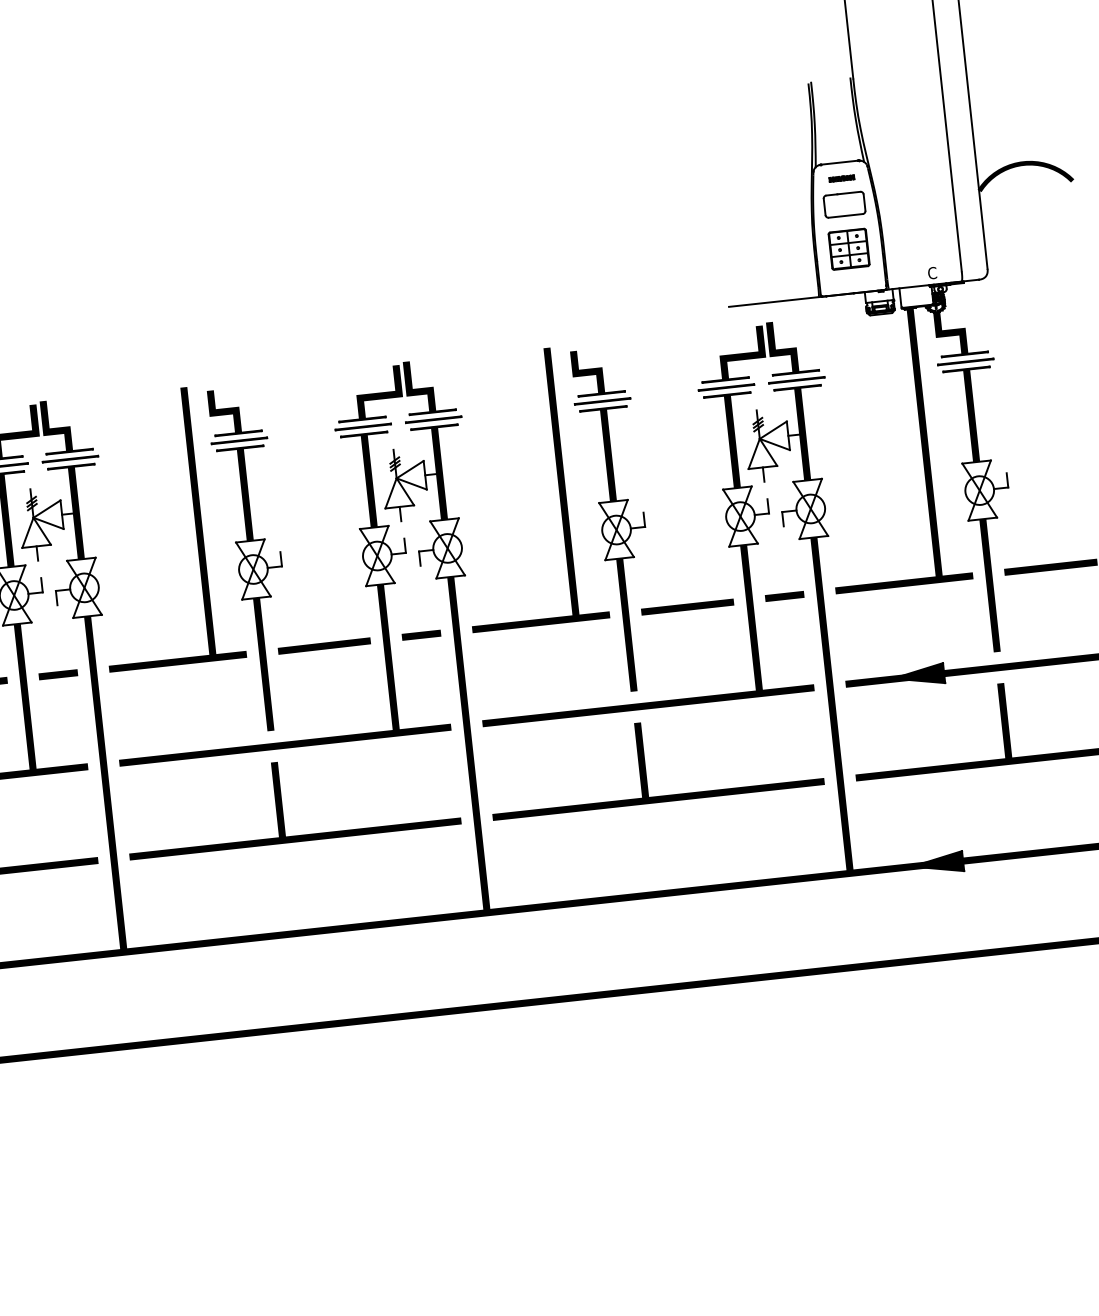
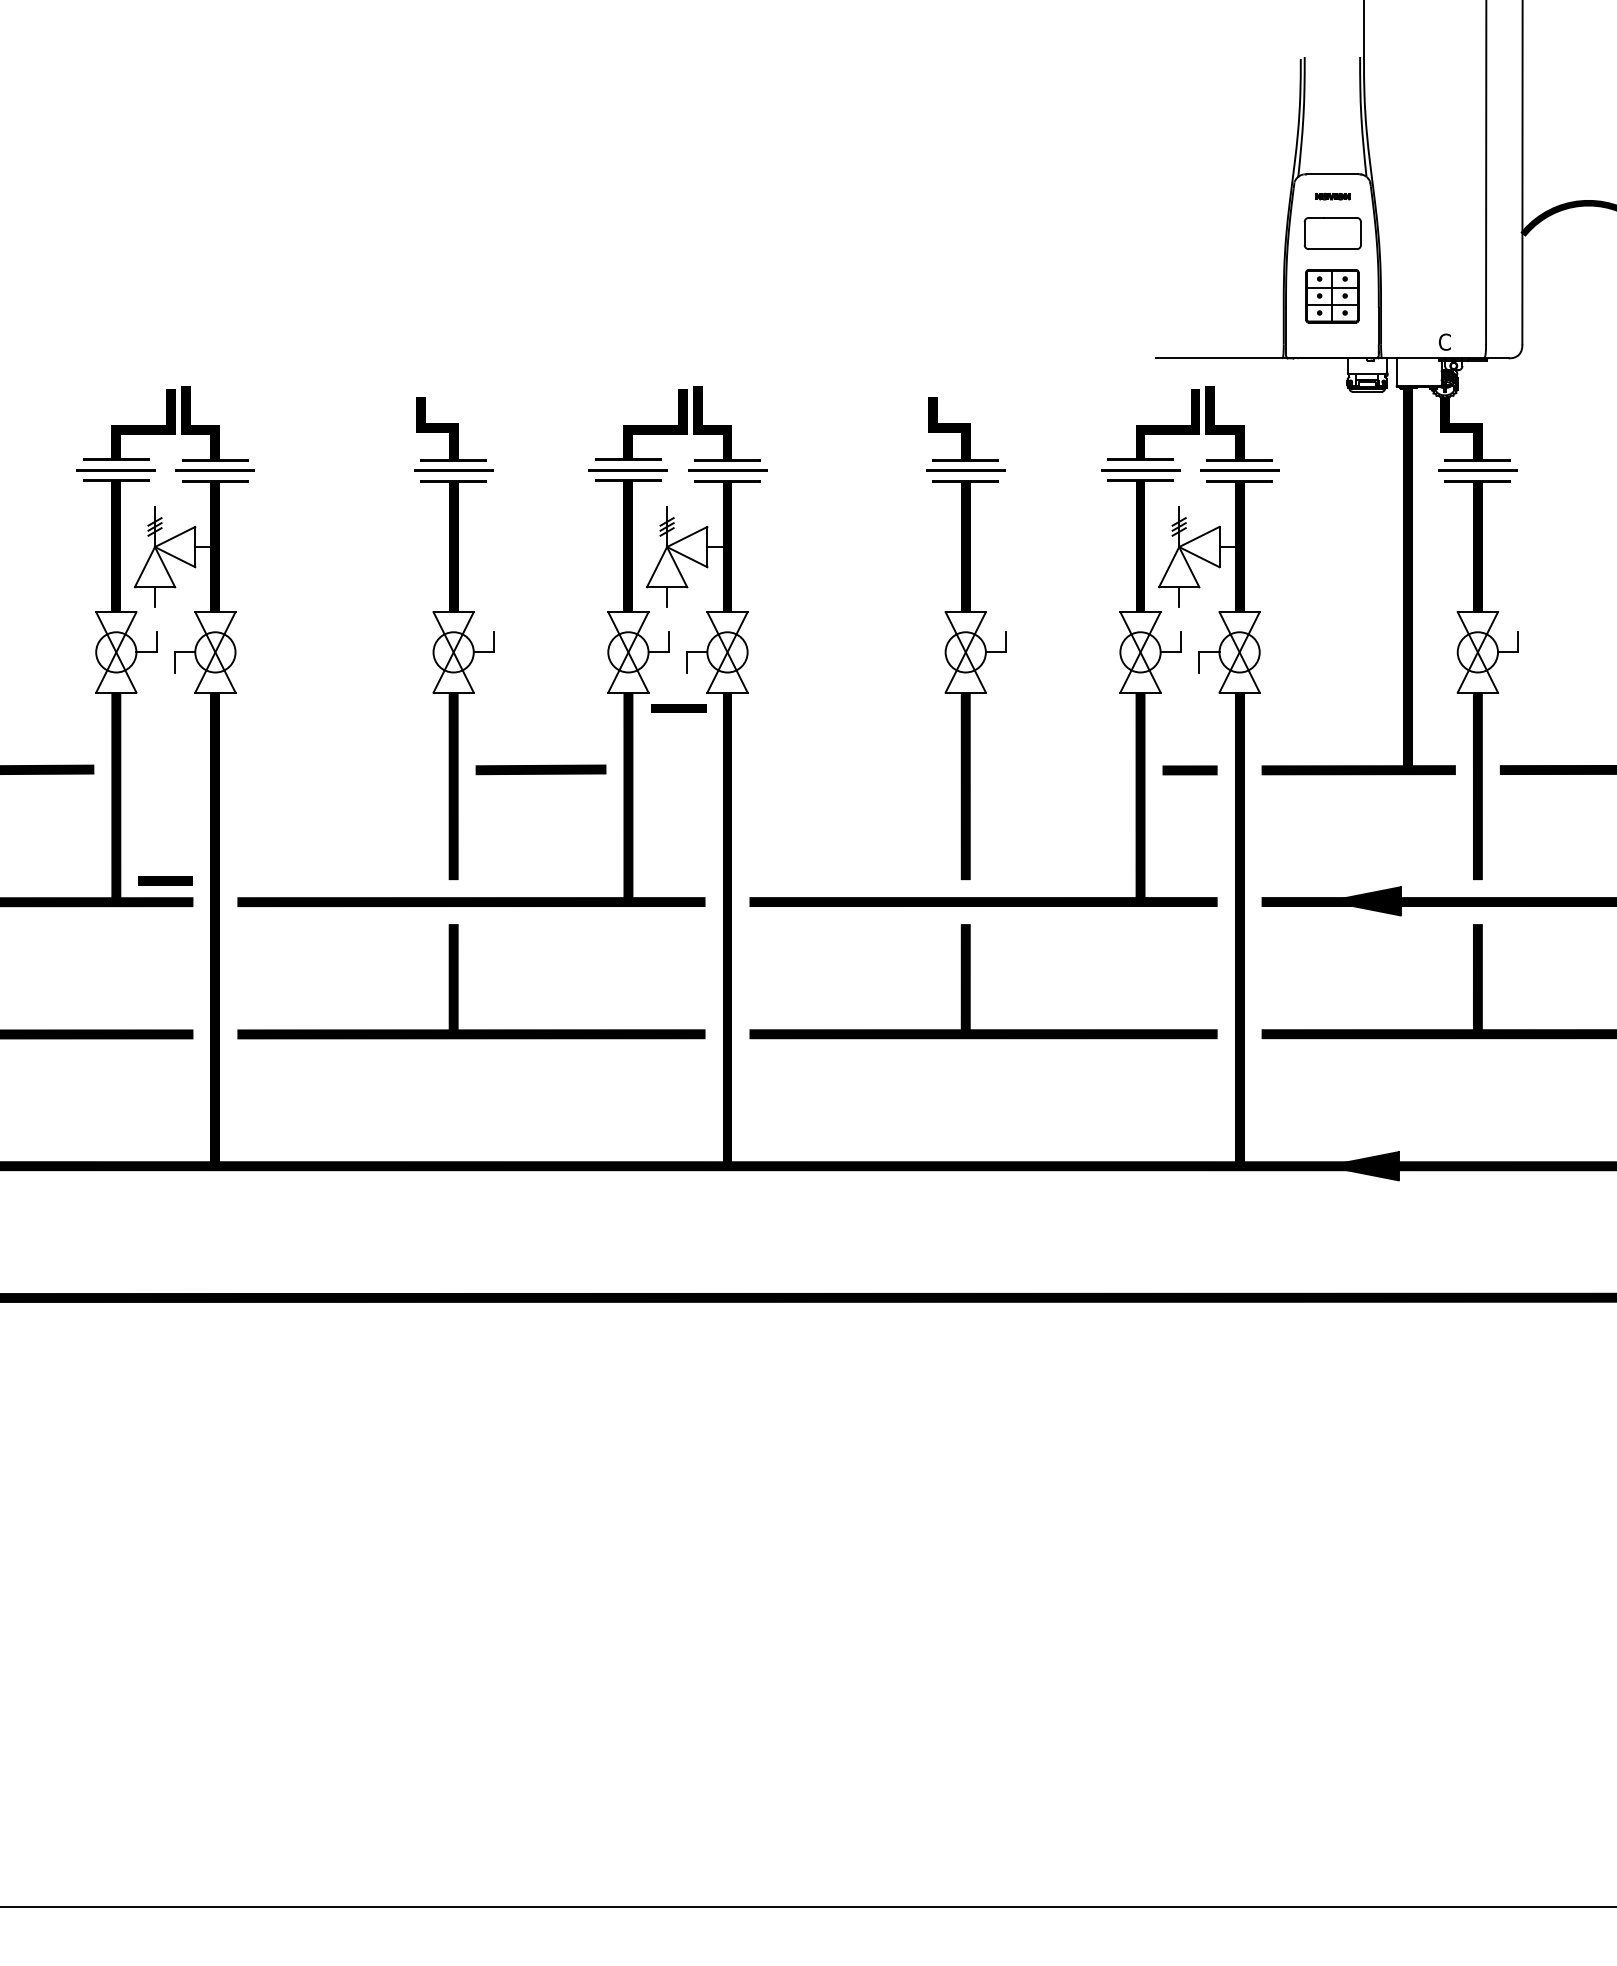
part: (558, 484) -> (891, 580), removed
part: (195, 524) -> (379, 581), removed
line: (687, 607) -> (1052, 770), removed
line: (421, 635) -> (678, 708), moved
line: (58, 674) -> (165, 880), moved

